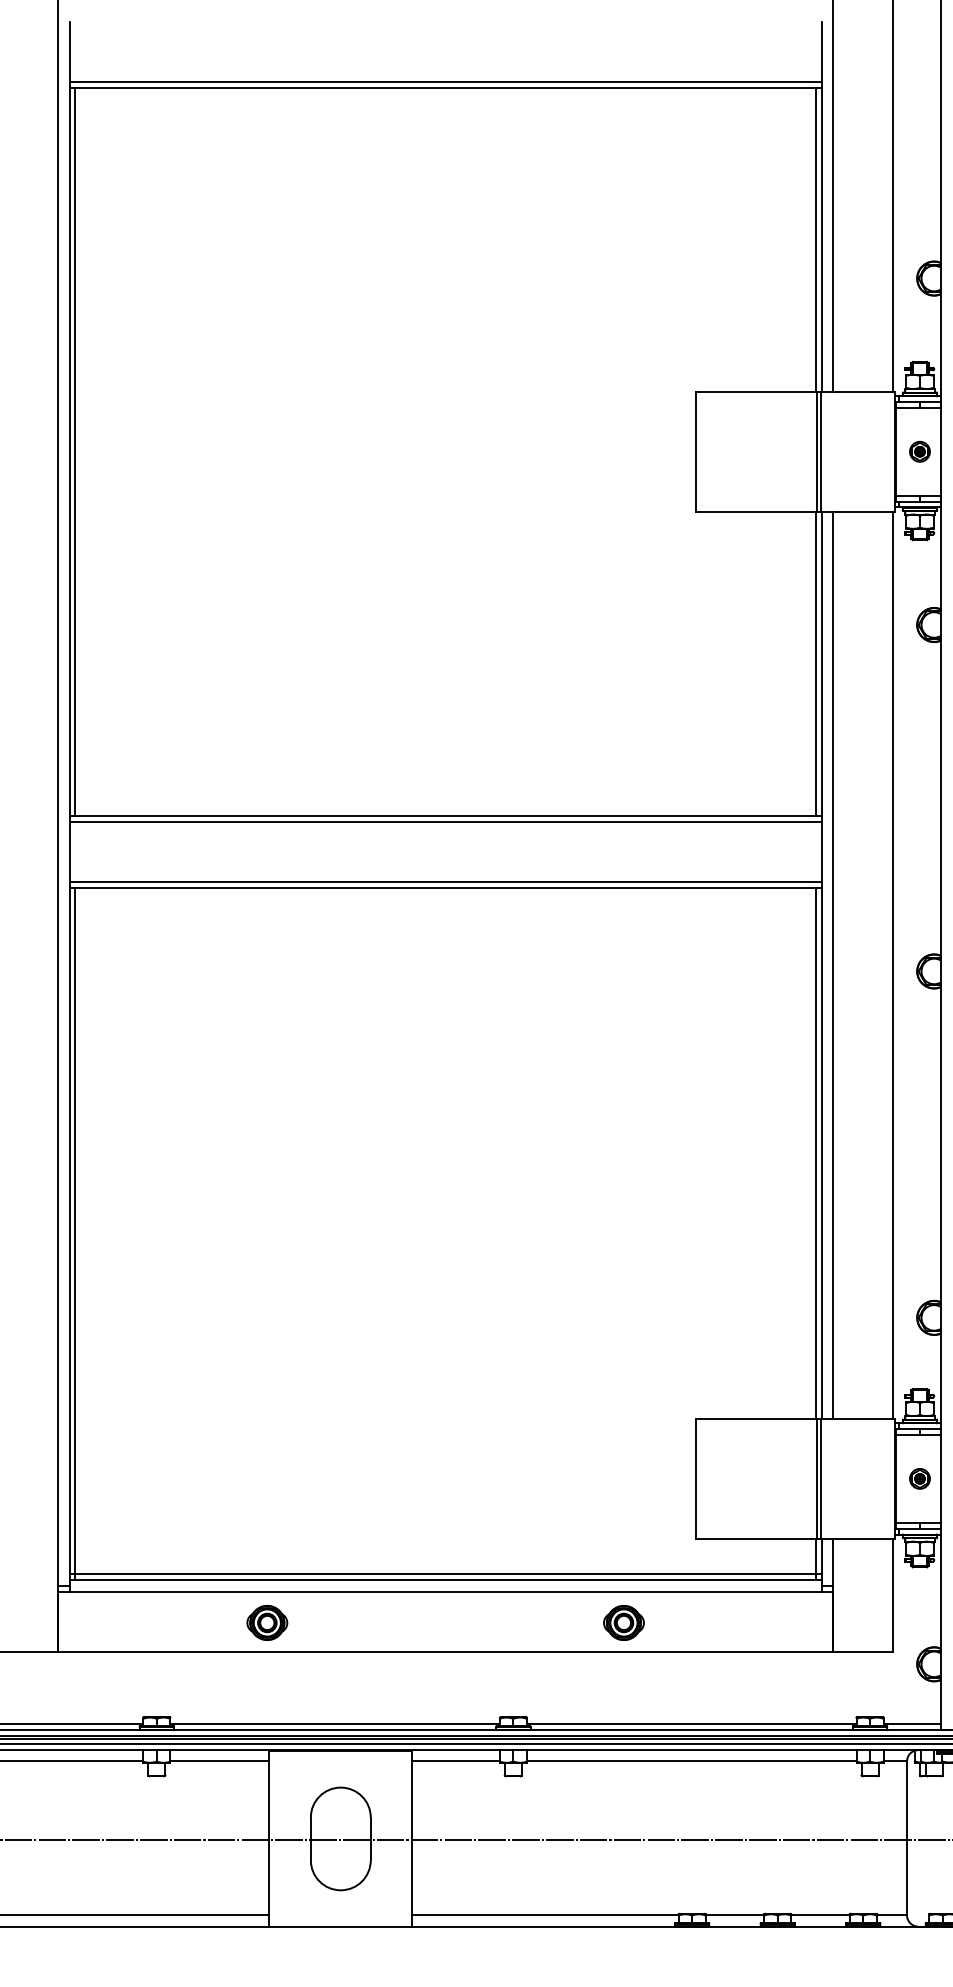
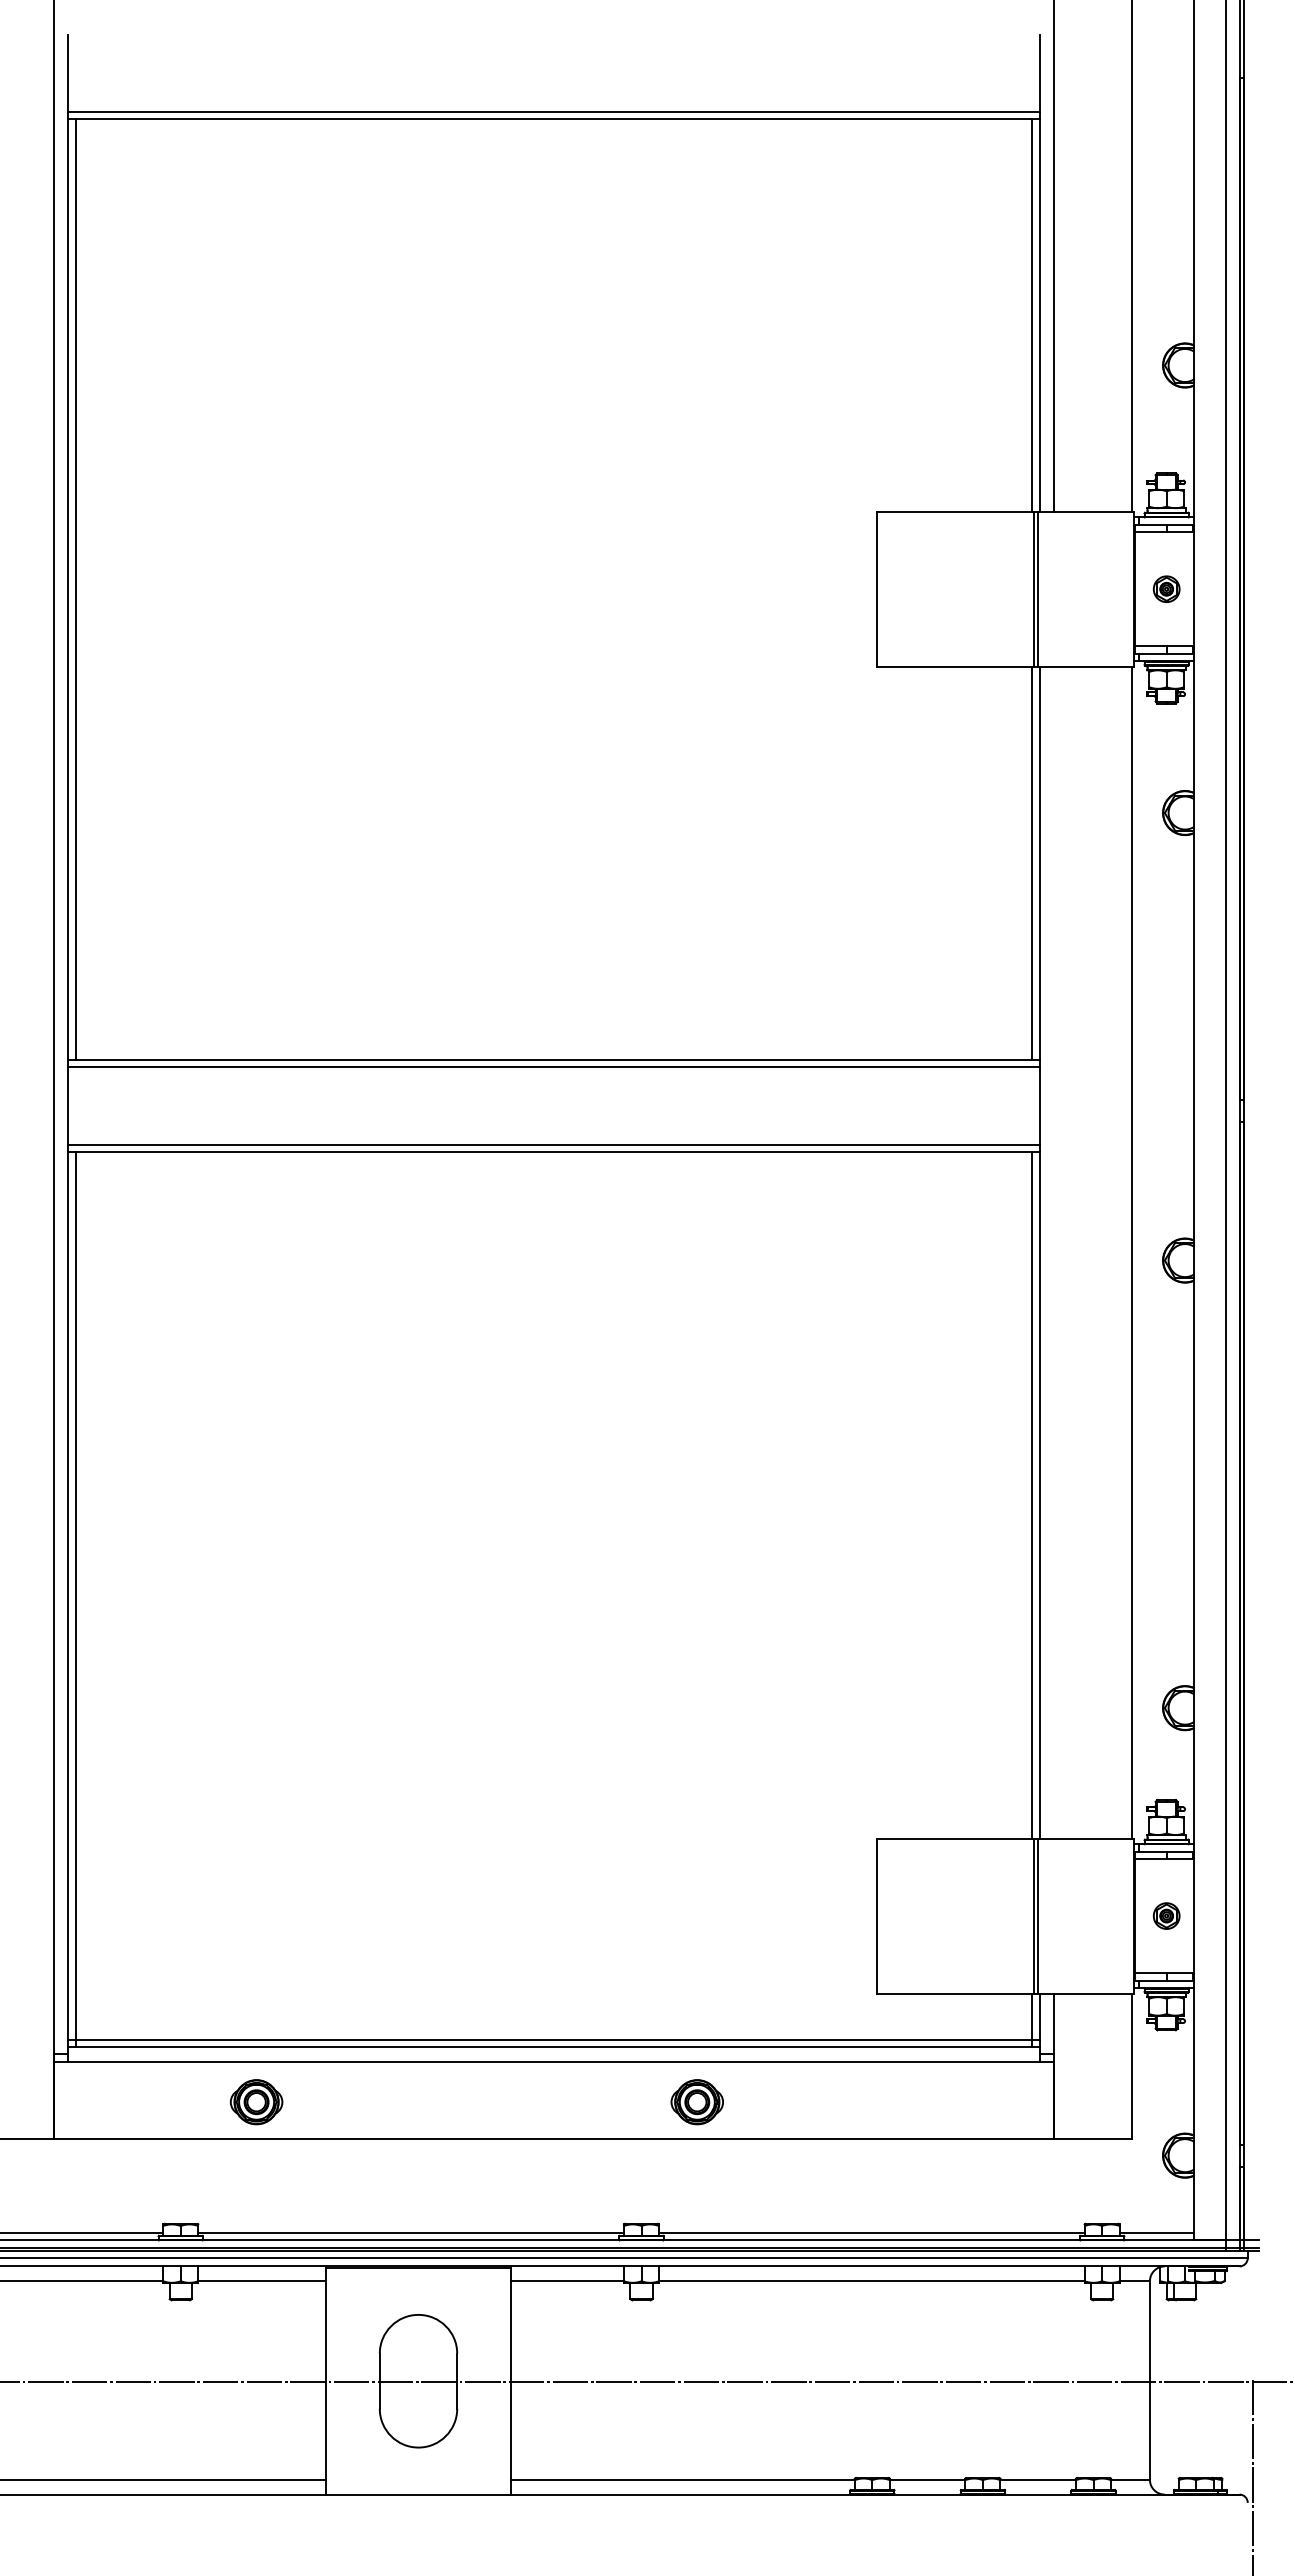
line: (833, 965) -> (1054, 1252), removed
part: (267, 1623) -> (256, 2102), moved
part: (623, 1623) -> (696, 2102), moved

